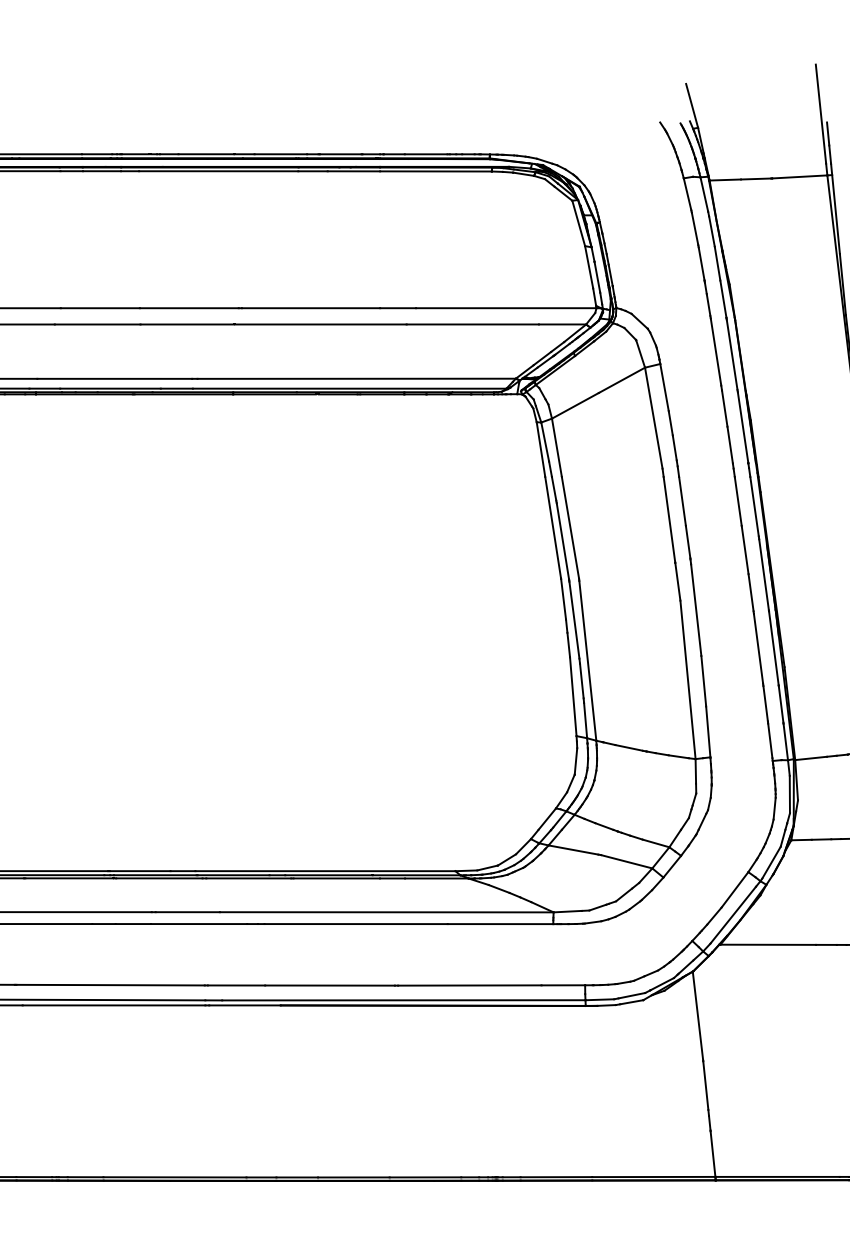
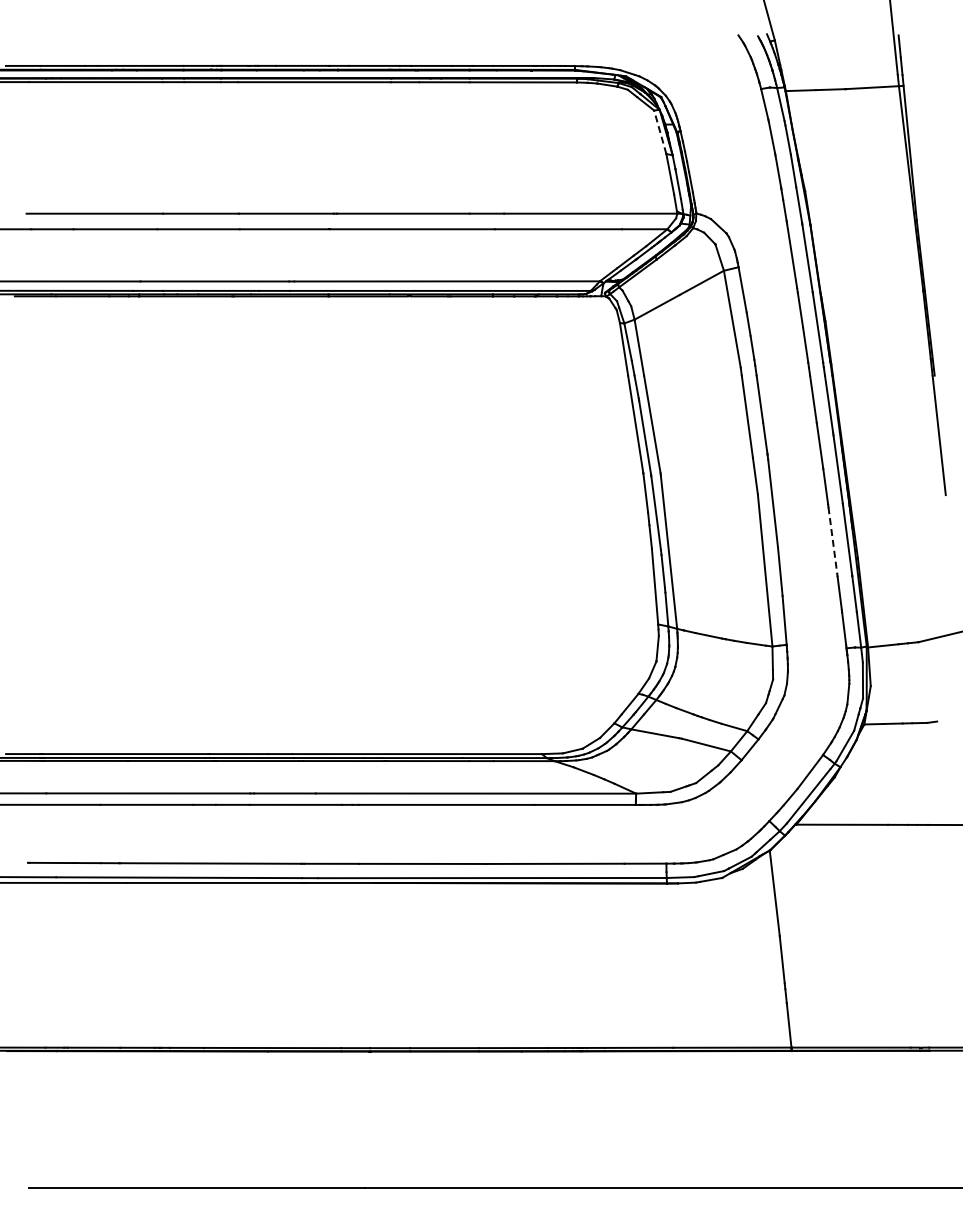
line: (578, 223) -> (660, 132), solid -> dashed
line: (758, 648) -> (832, 540), solid -> dashed

